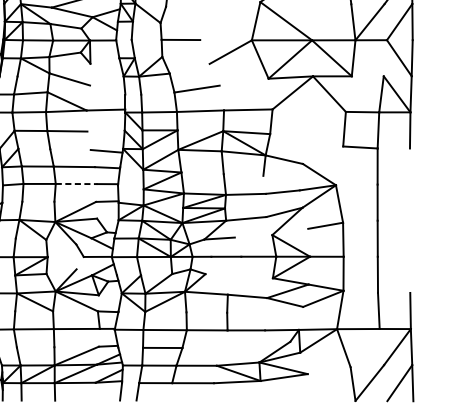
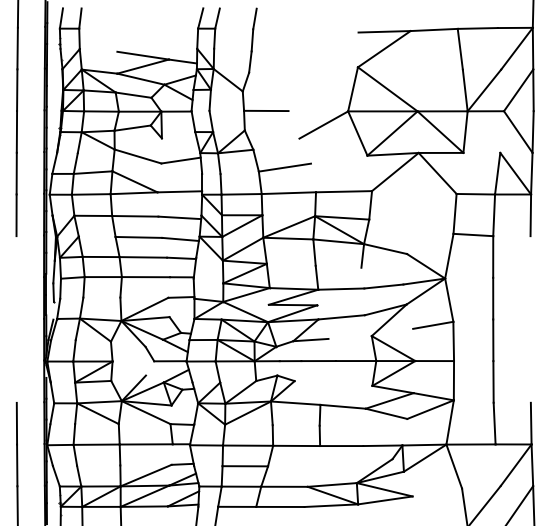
line: (106, 82) -> (180, 160), added
line: (105, 132) -> (179, 217), added
line: (70, 148) -> (138, 236), added
line: (339, 165) -> (449, 255), added
line: (77, 184) -> (146, 277), dashed -> solid

